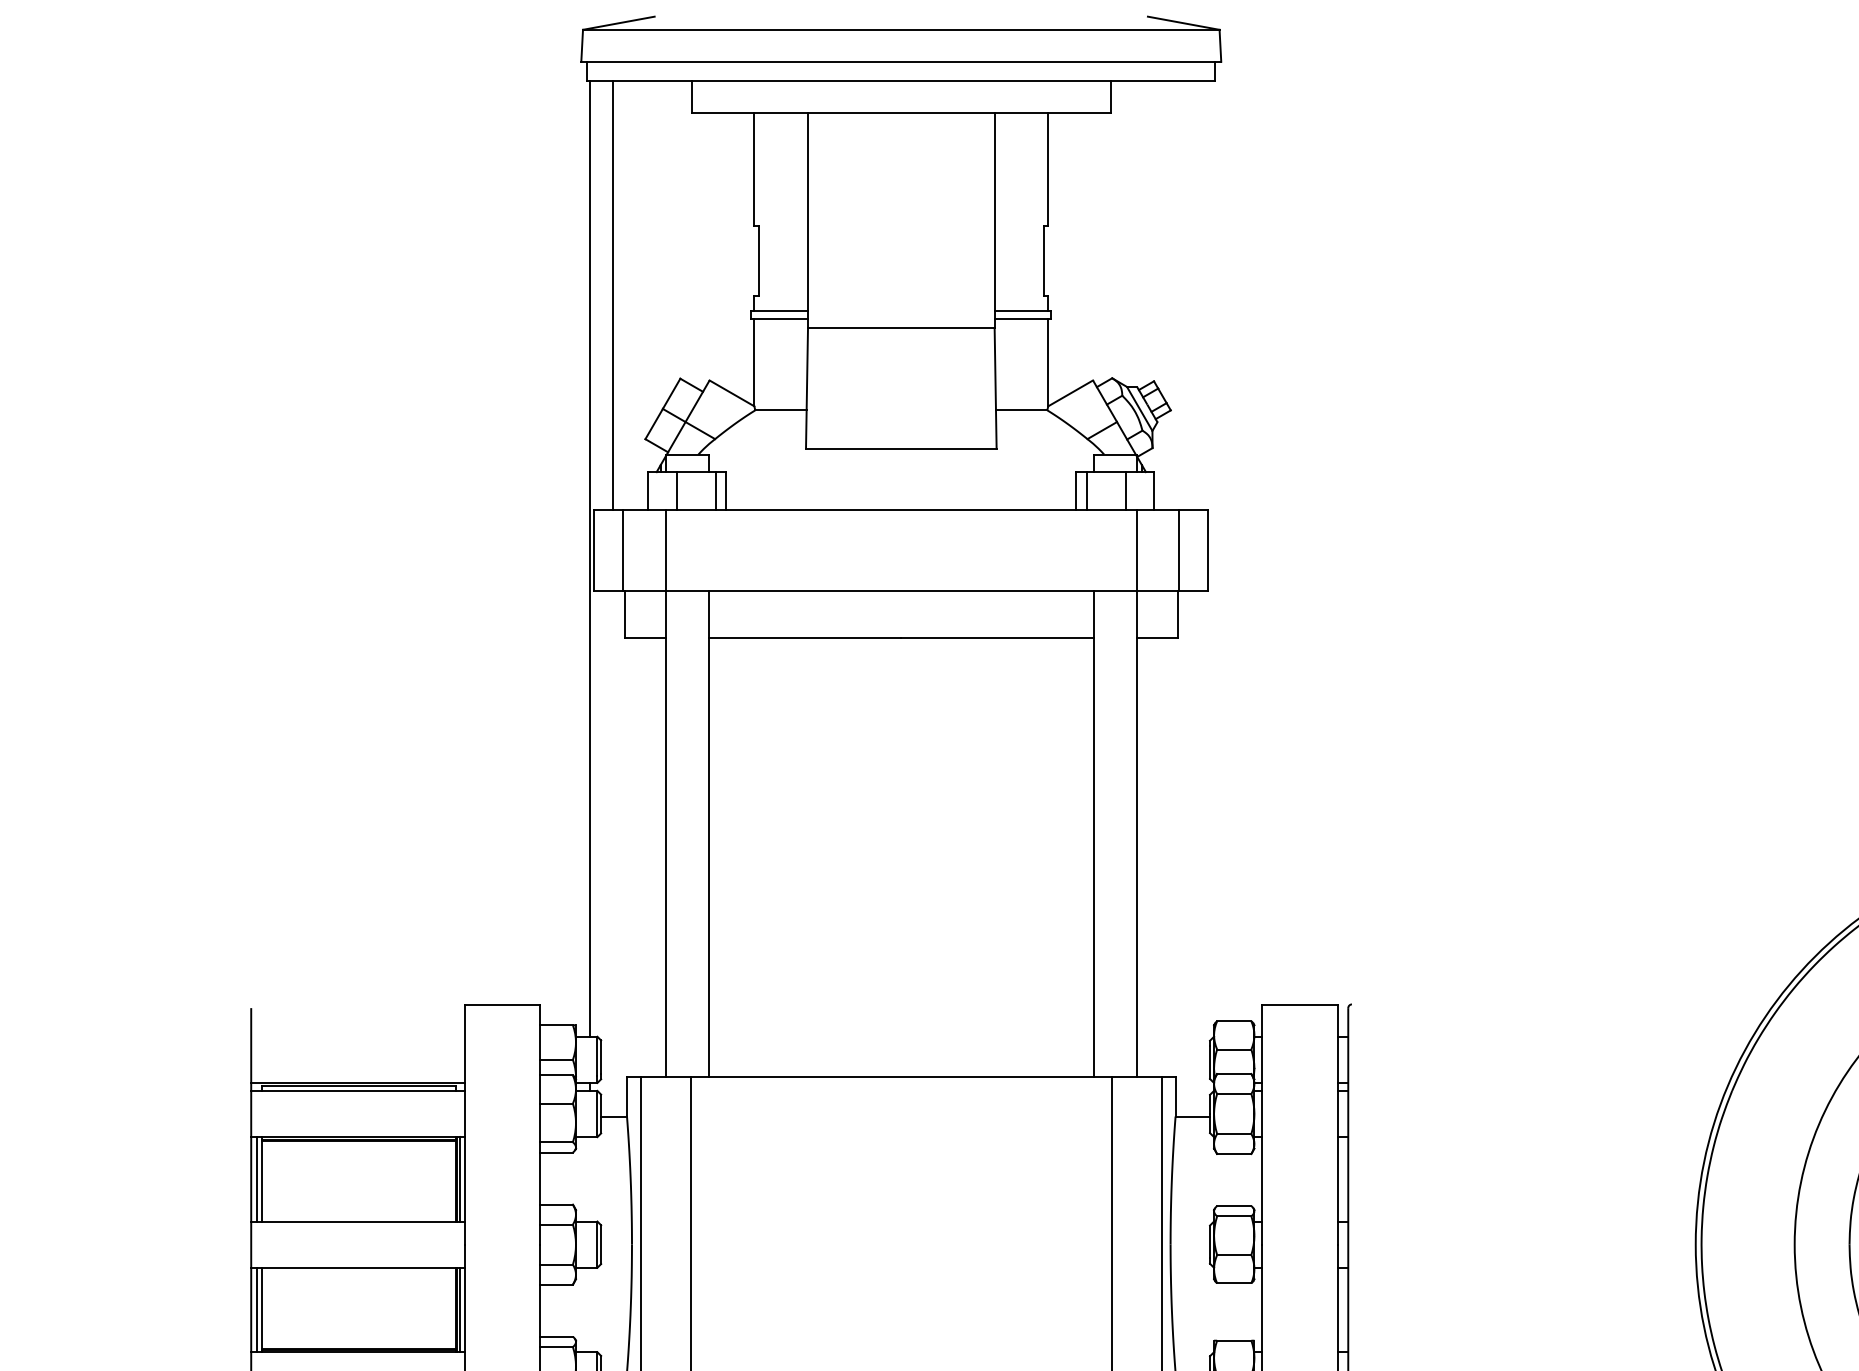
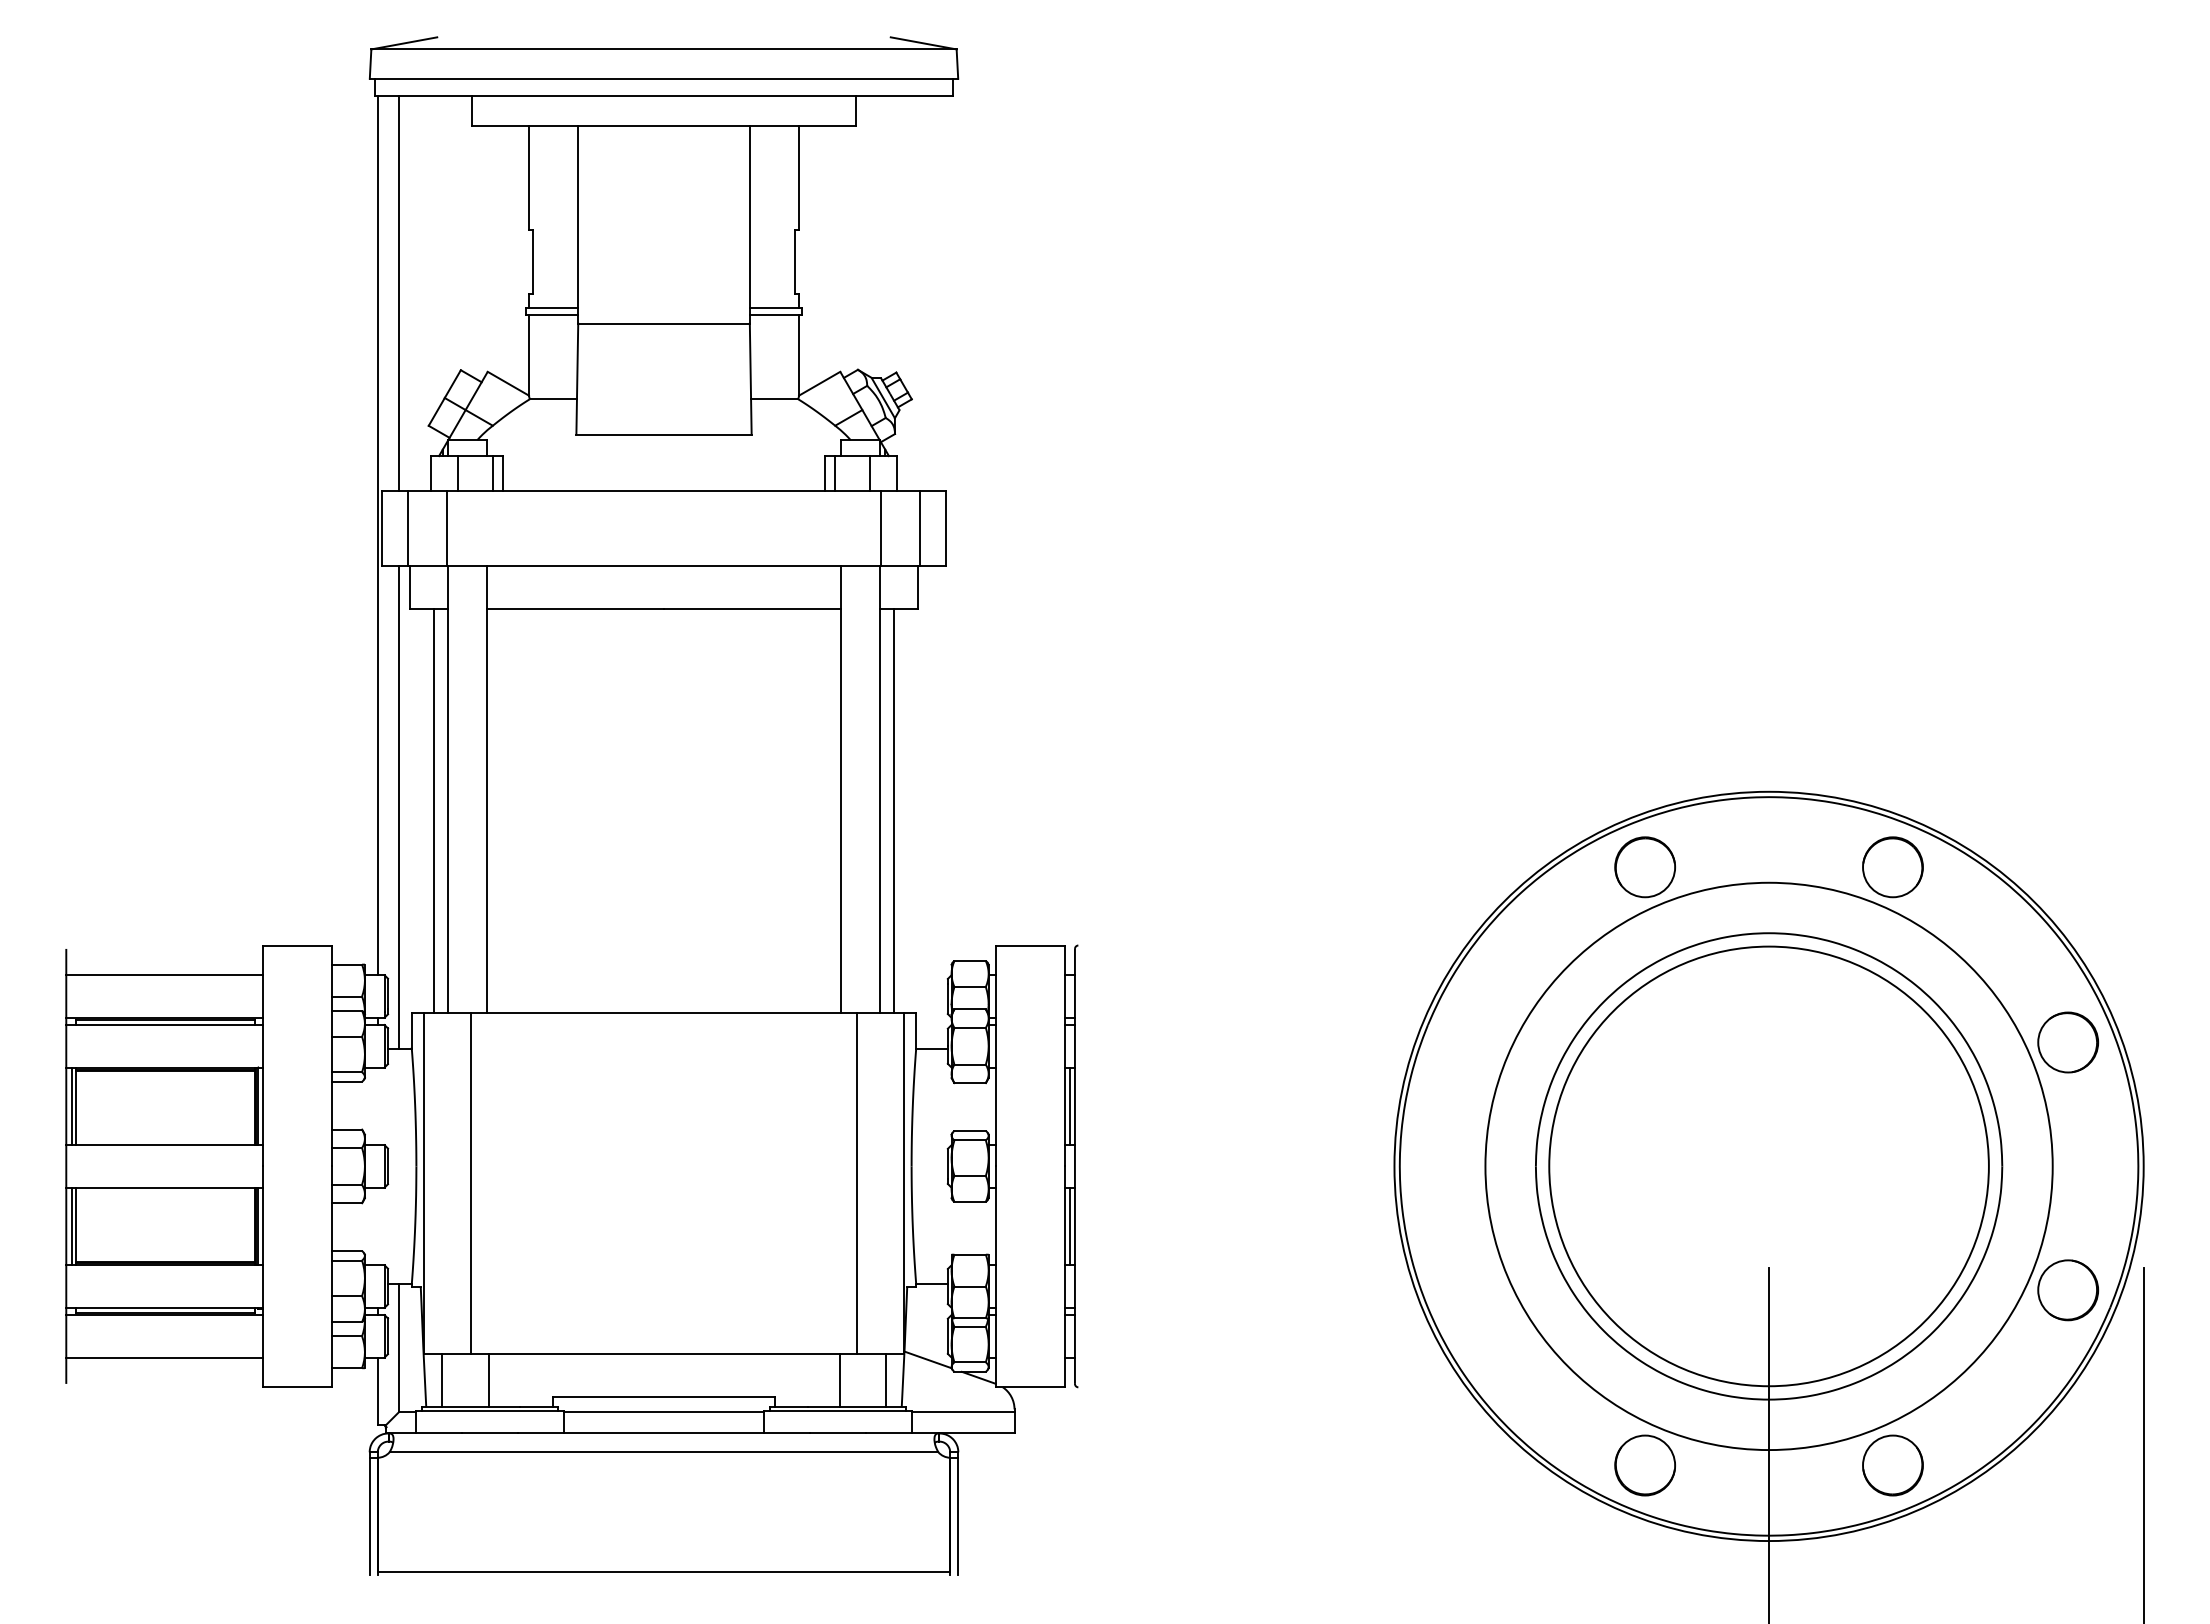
line: (613, 853) -> (399, 806), added
line: (650, 857) -> (433, 810), added
line: (1151, 857) -> (894, 810), added
line: (358, 1037) -> (164, 975), added
line: (1342, 1179) -> (1069, 1106), added
line: (1342, 1310) -> (1069, 1226), added

